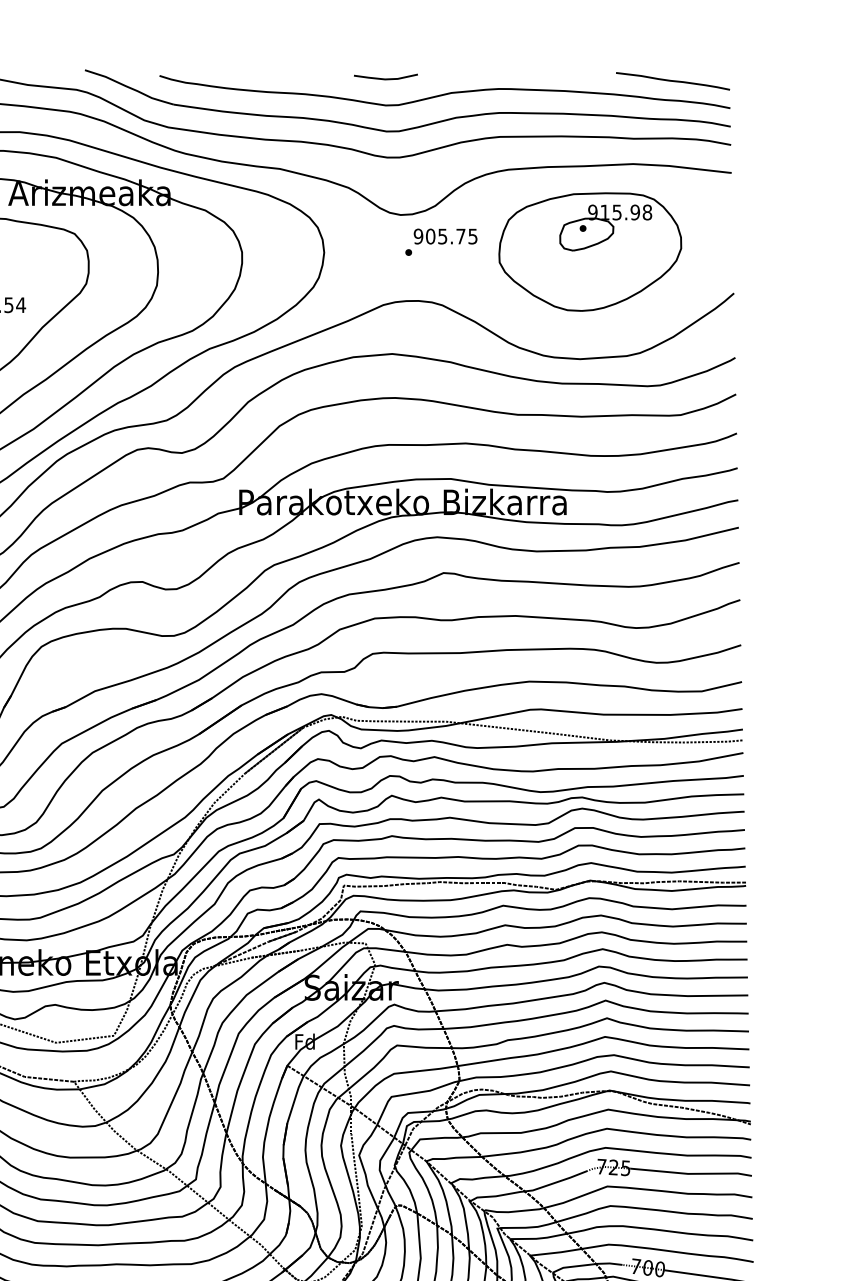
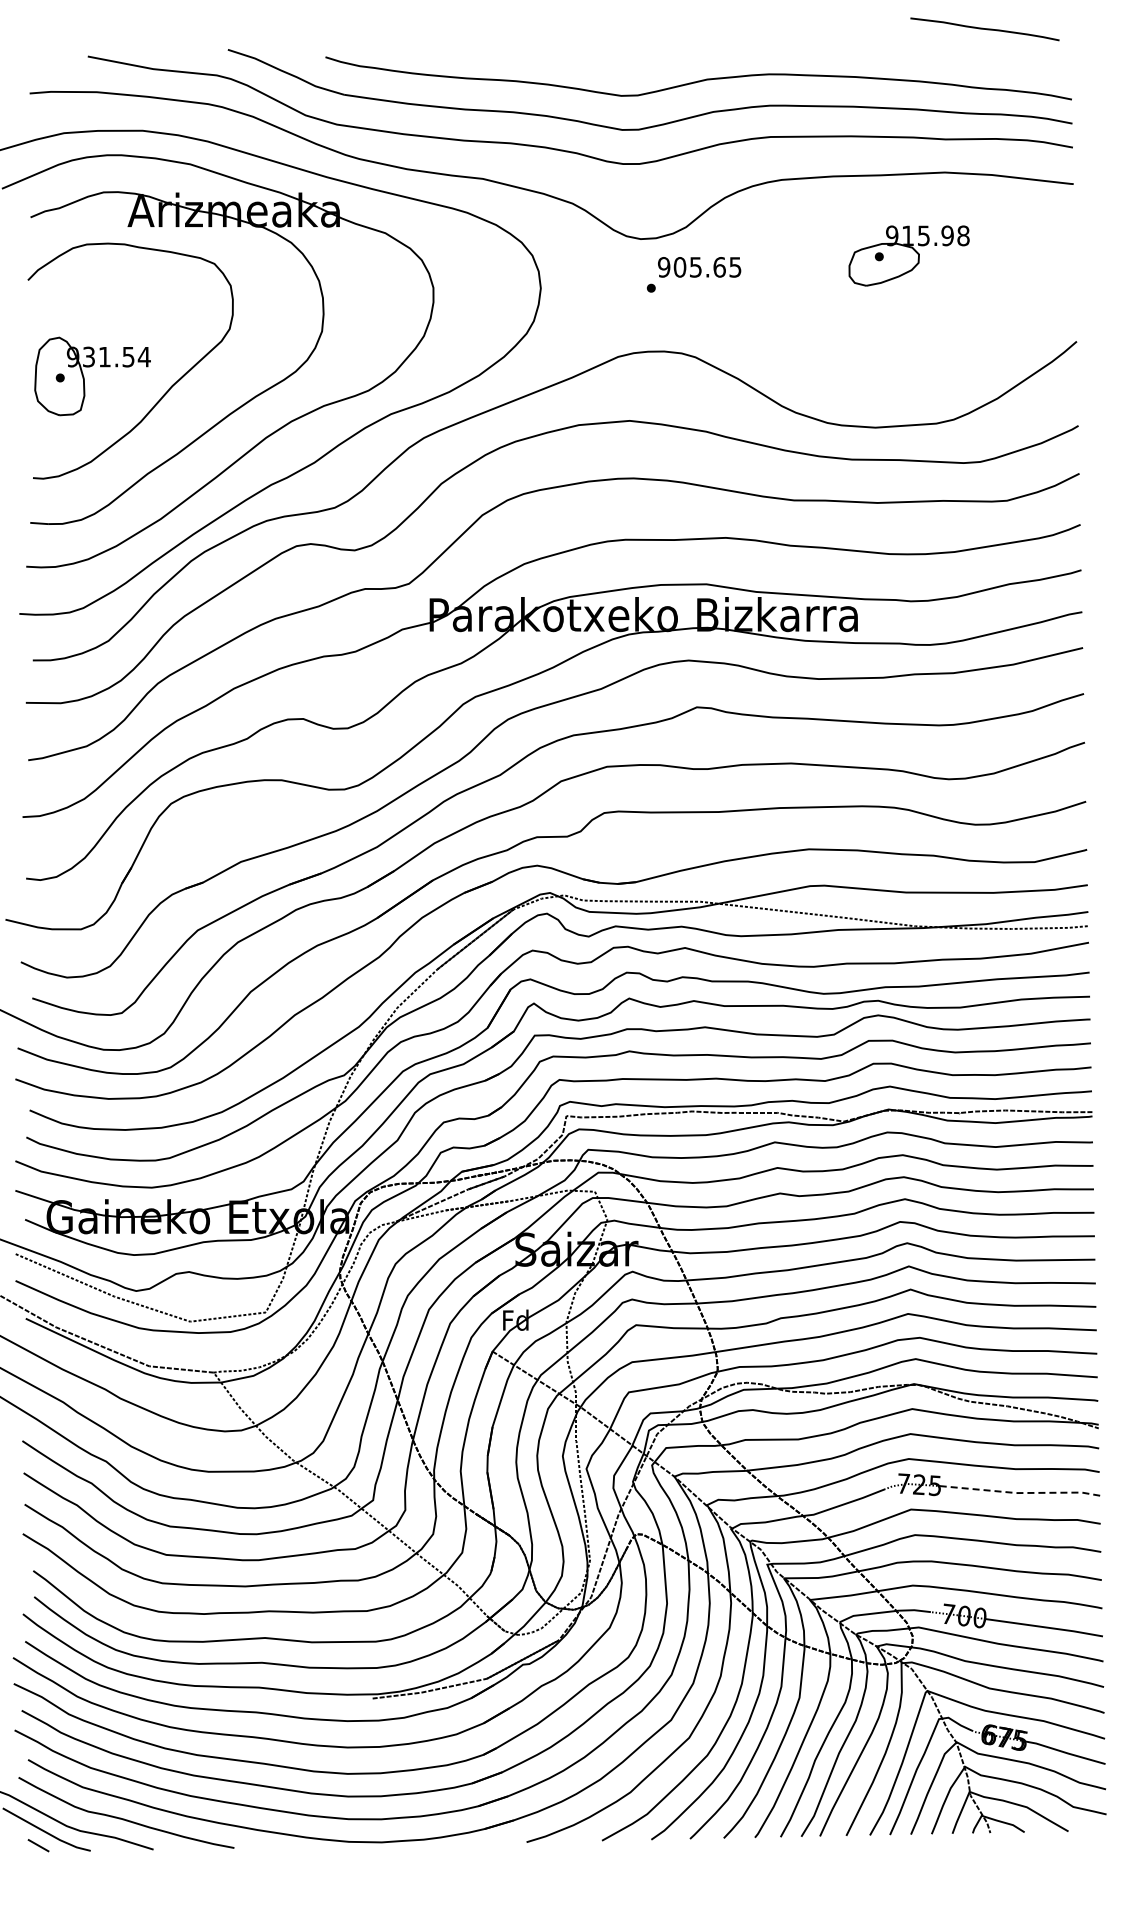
line: (385, 78) -> (621, 60), removed
curve: (672, 81) -> (984, 29), moved
text: (460, 236) -> (719, 267), 905.75 -> 905.65
part: (590, 251) -> (888, 287), removed
line: (691, 1174) -> (1020, 1493), solid -> dashed

